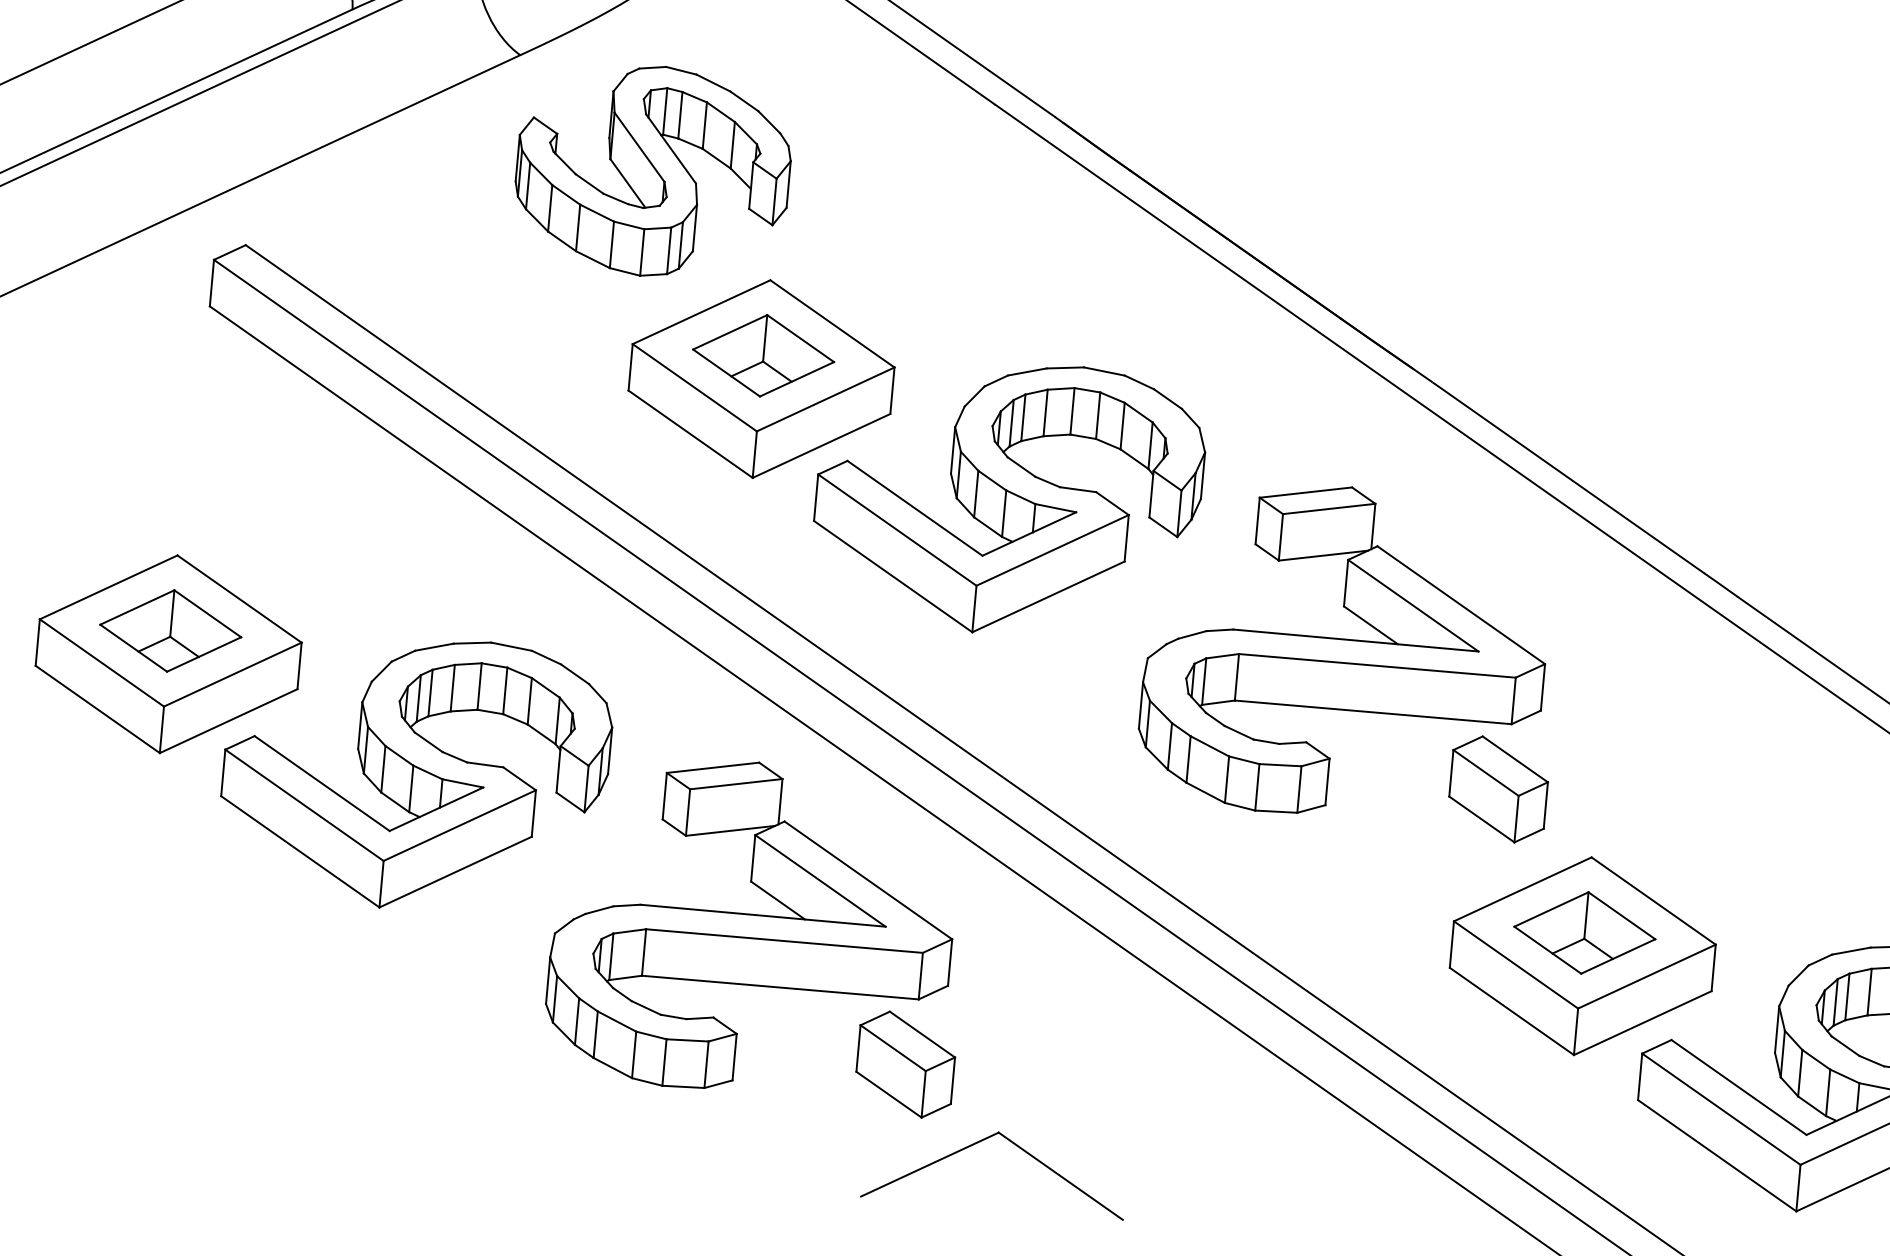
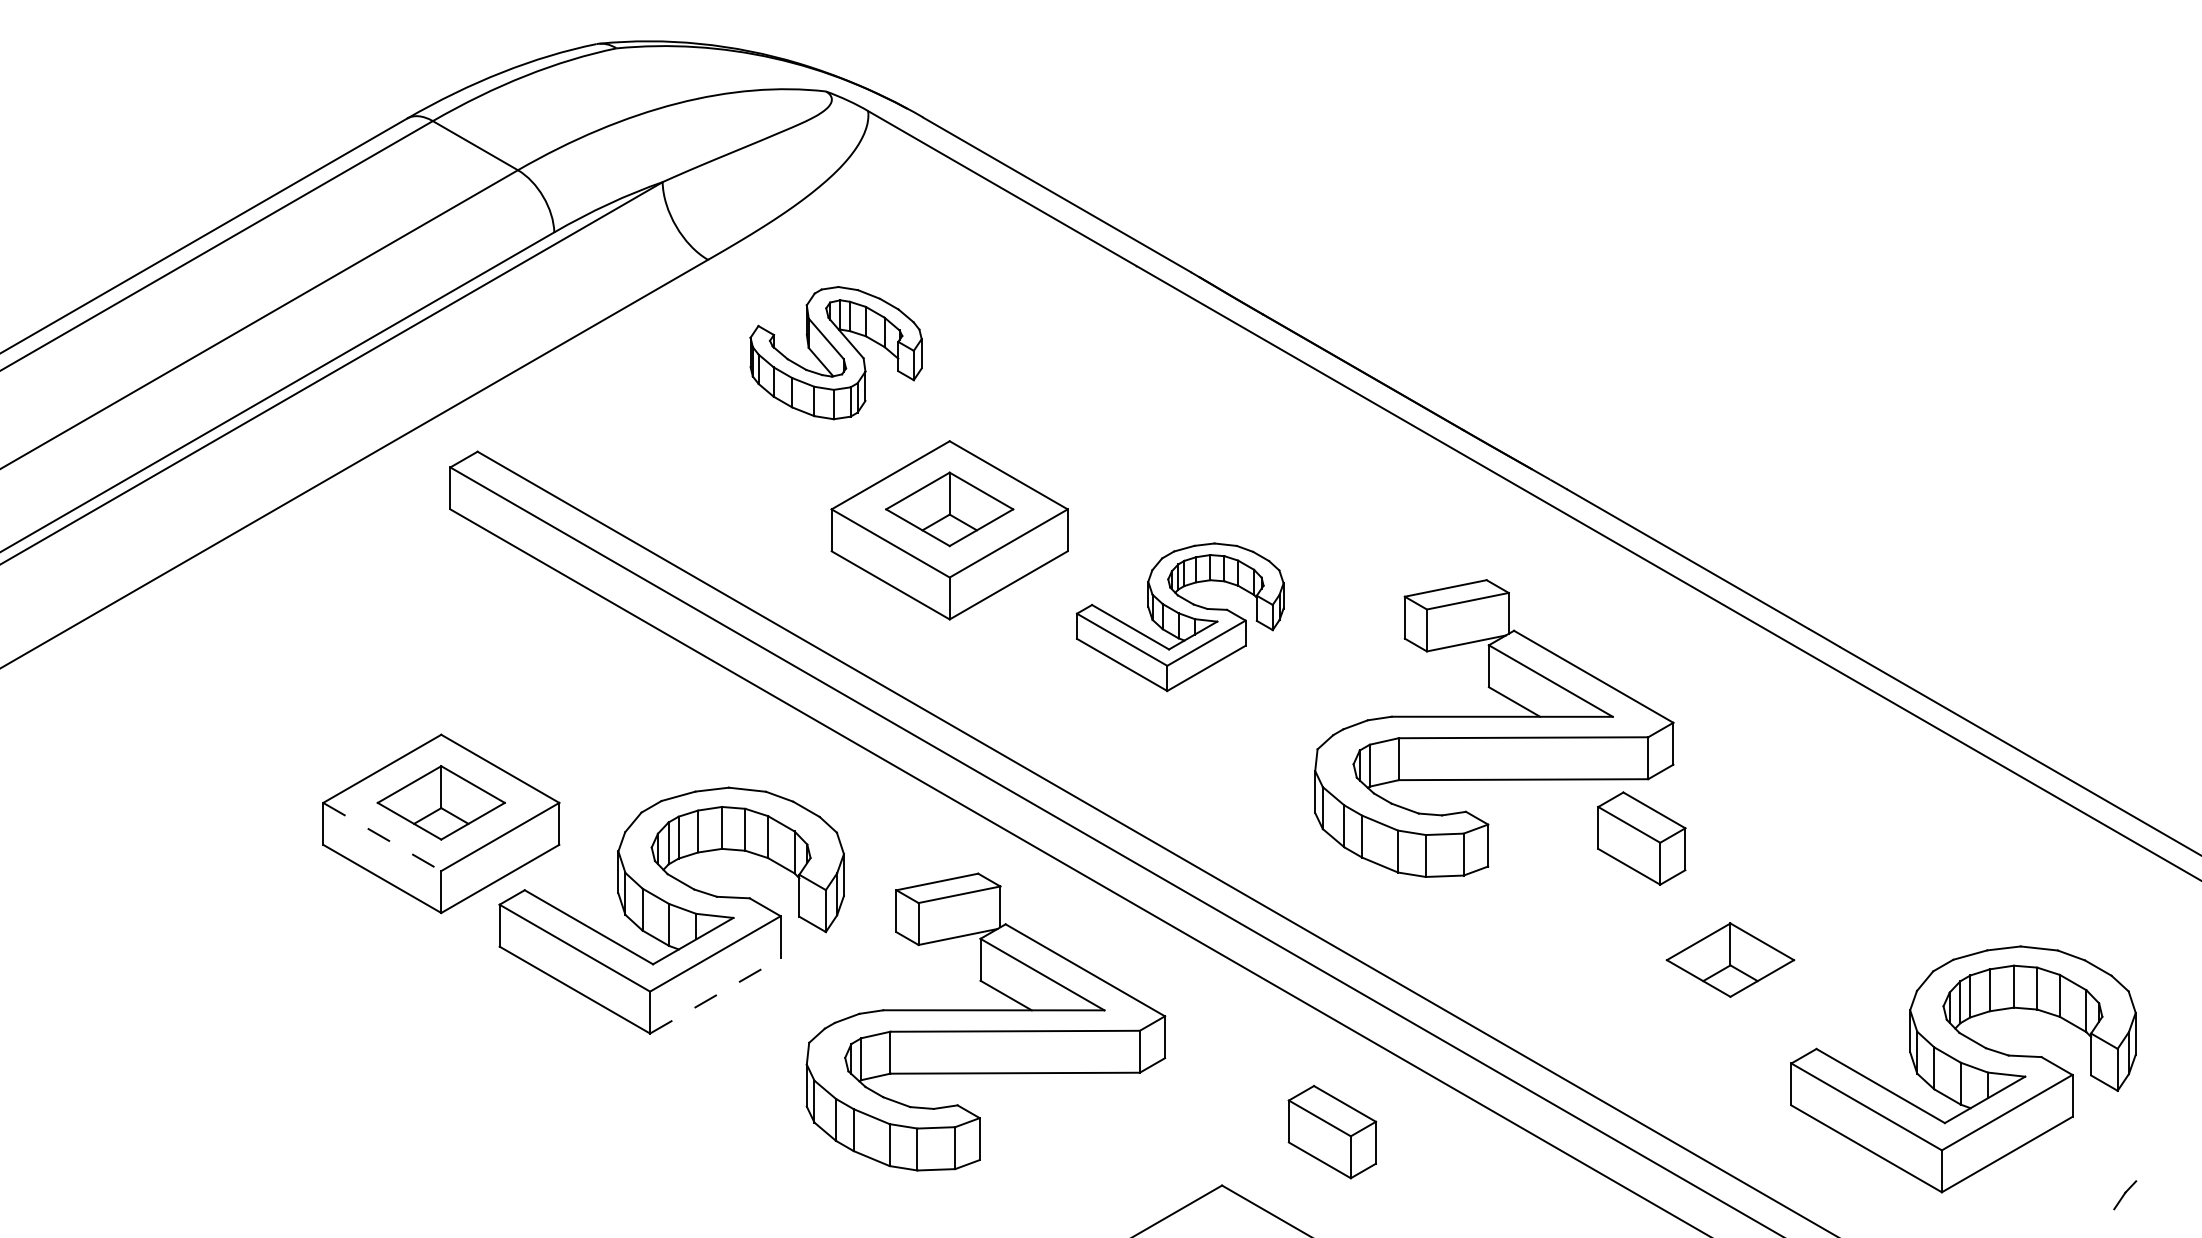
part: (652, 170) -> (835, 352), size x0.7
part: (1008, 498) -> (1180, 617), size x0.6
line: (102, 663) -> (382, 837), solid -> dashed
line: (455, 871) -> (715, 995), solid -> dashed
part: (1582, 955) -> (1730, 980), removed
part: (905, 1065) -> (1332, 1132), moved

